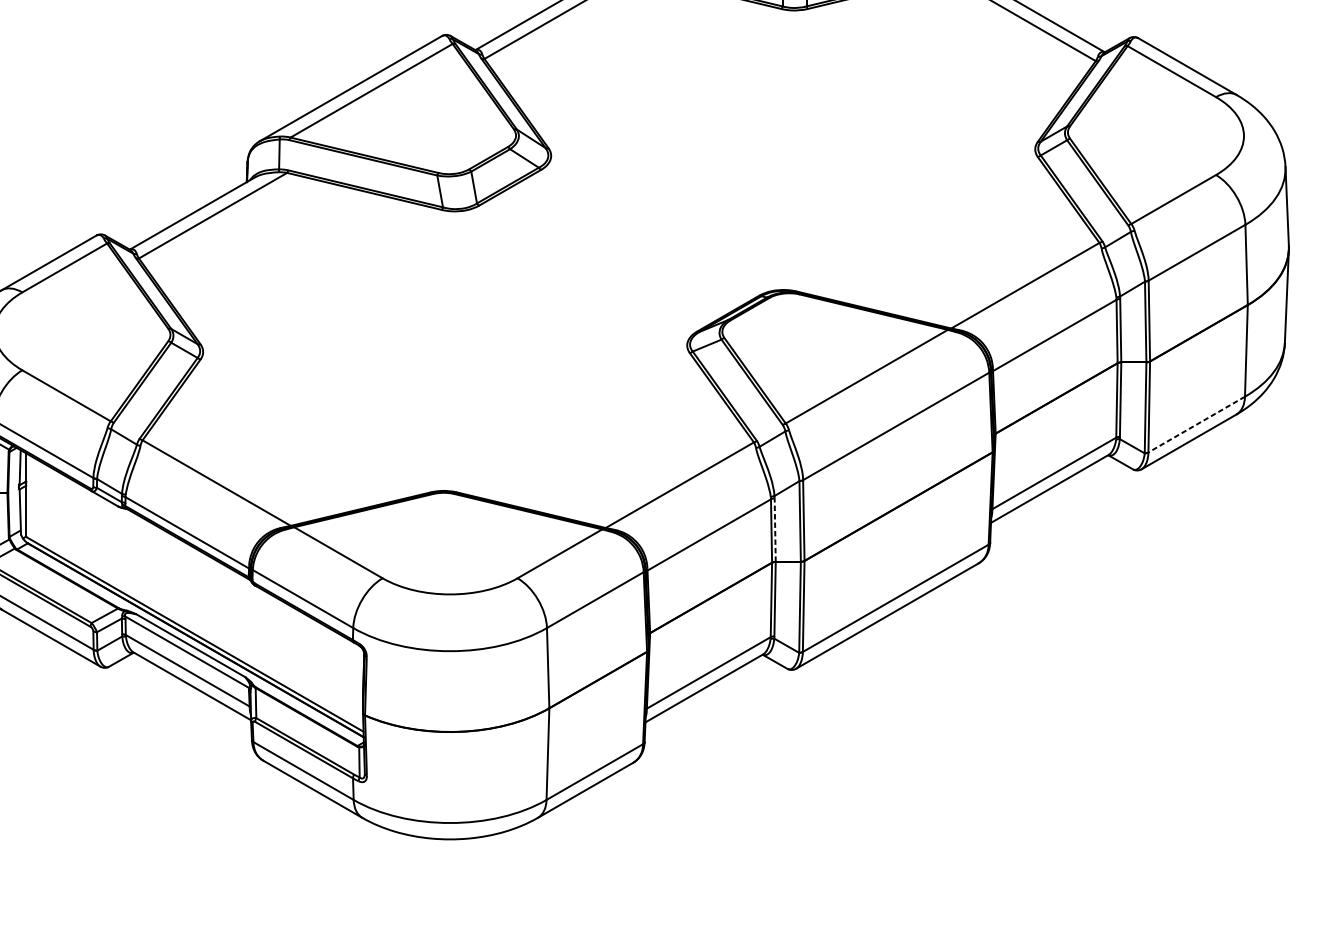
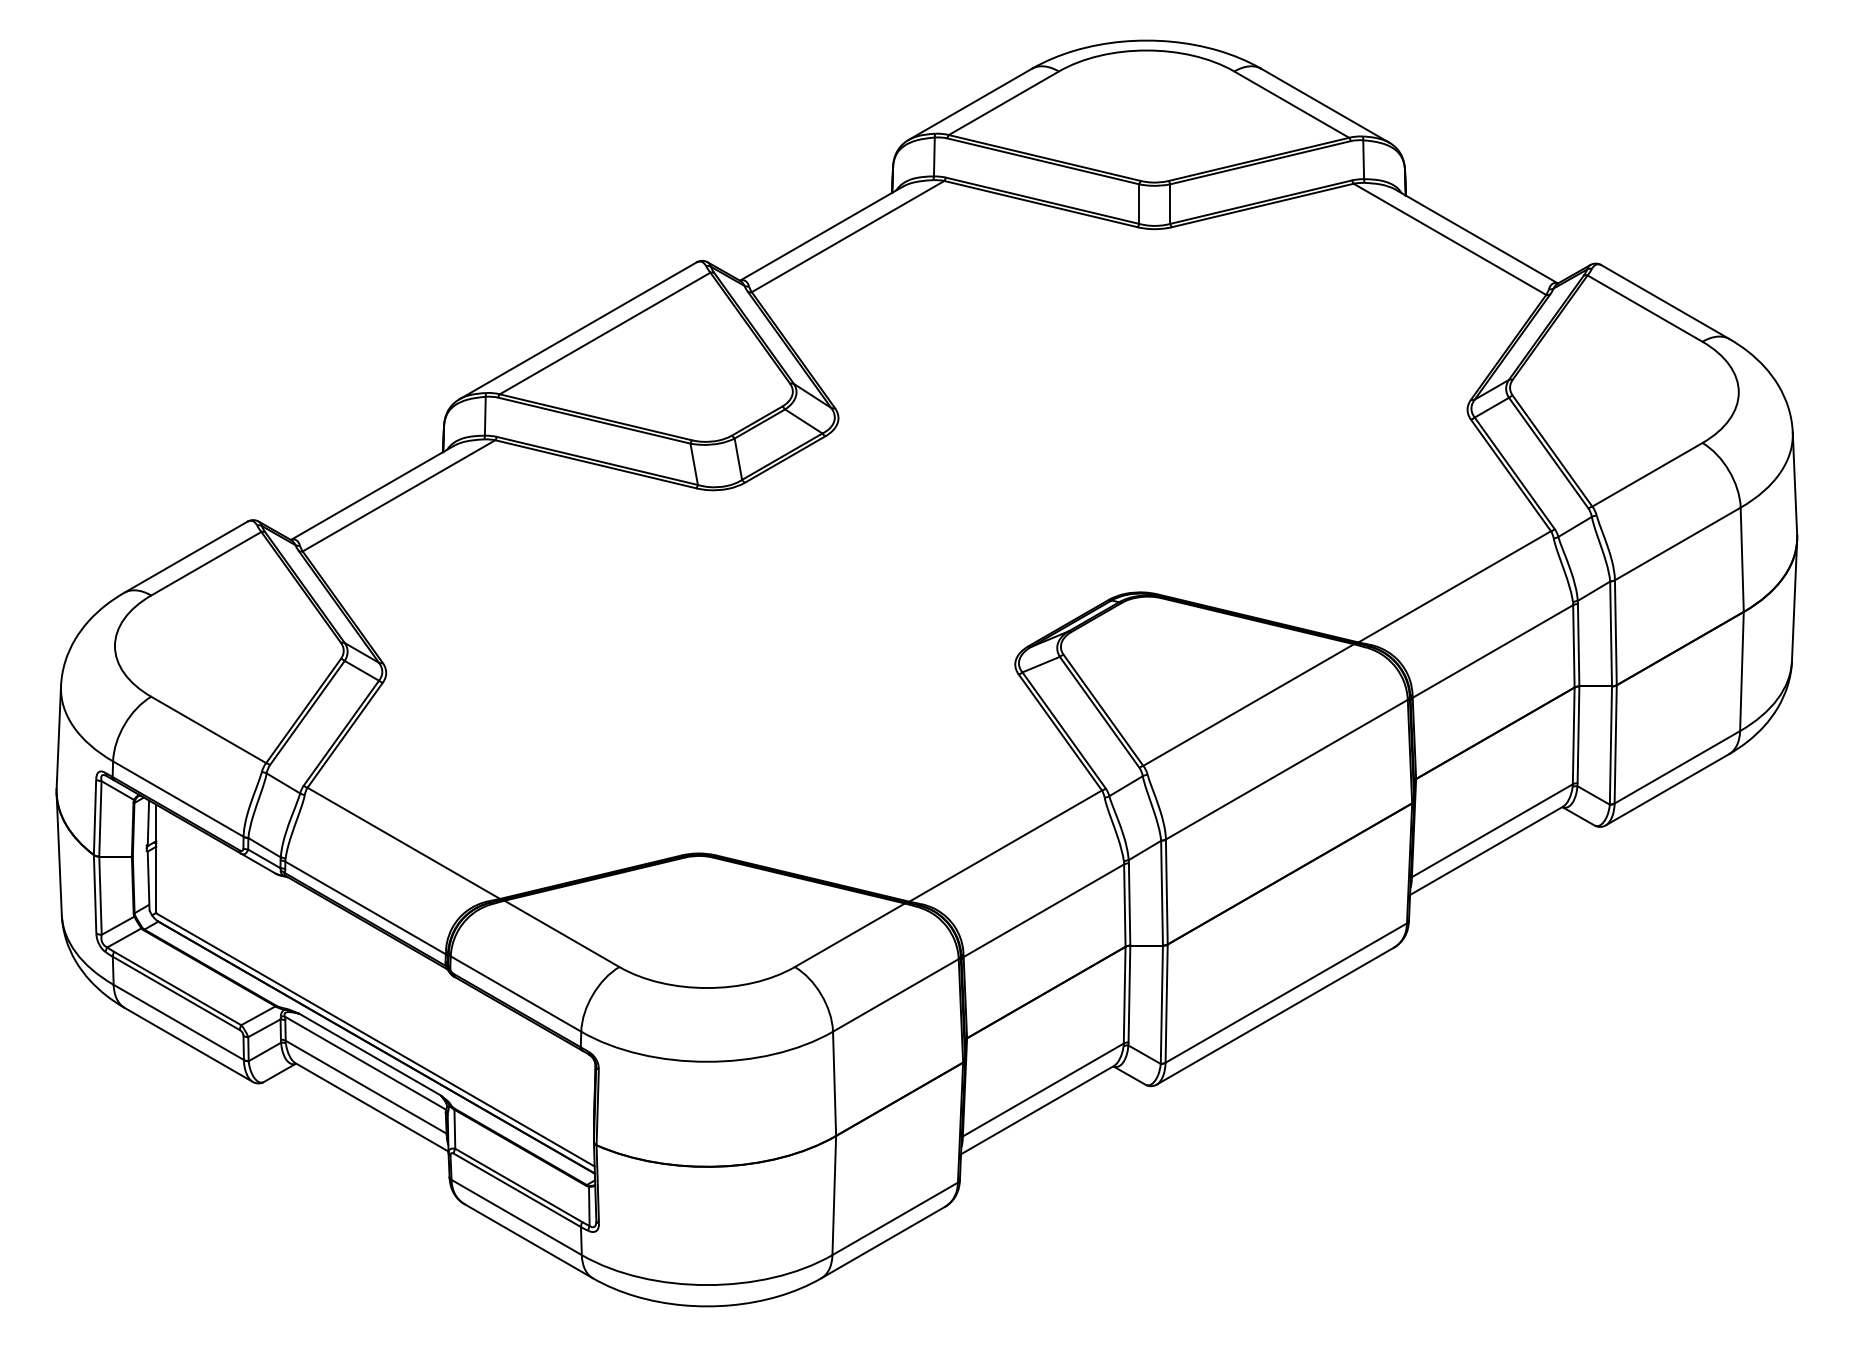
line: (1196, 424) -> (1676, 767), dashed -> solid
line: (775, 529) -> (1129, 903), dashed -> solid

